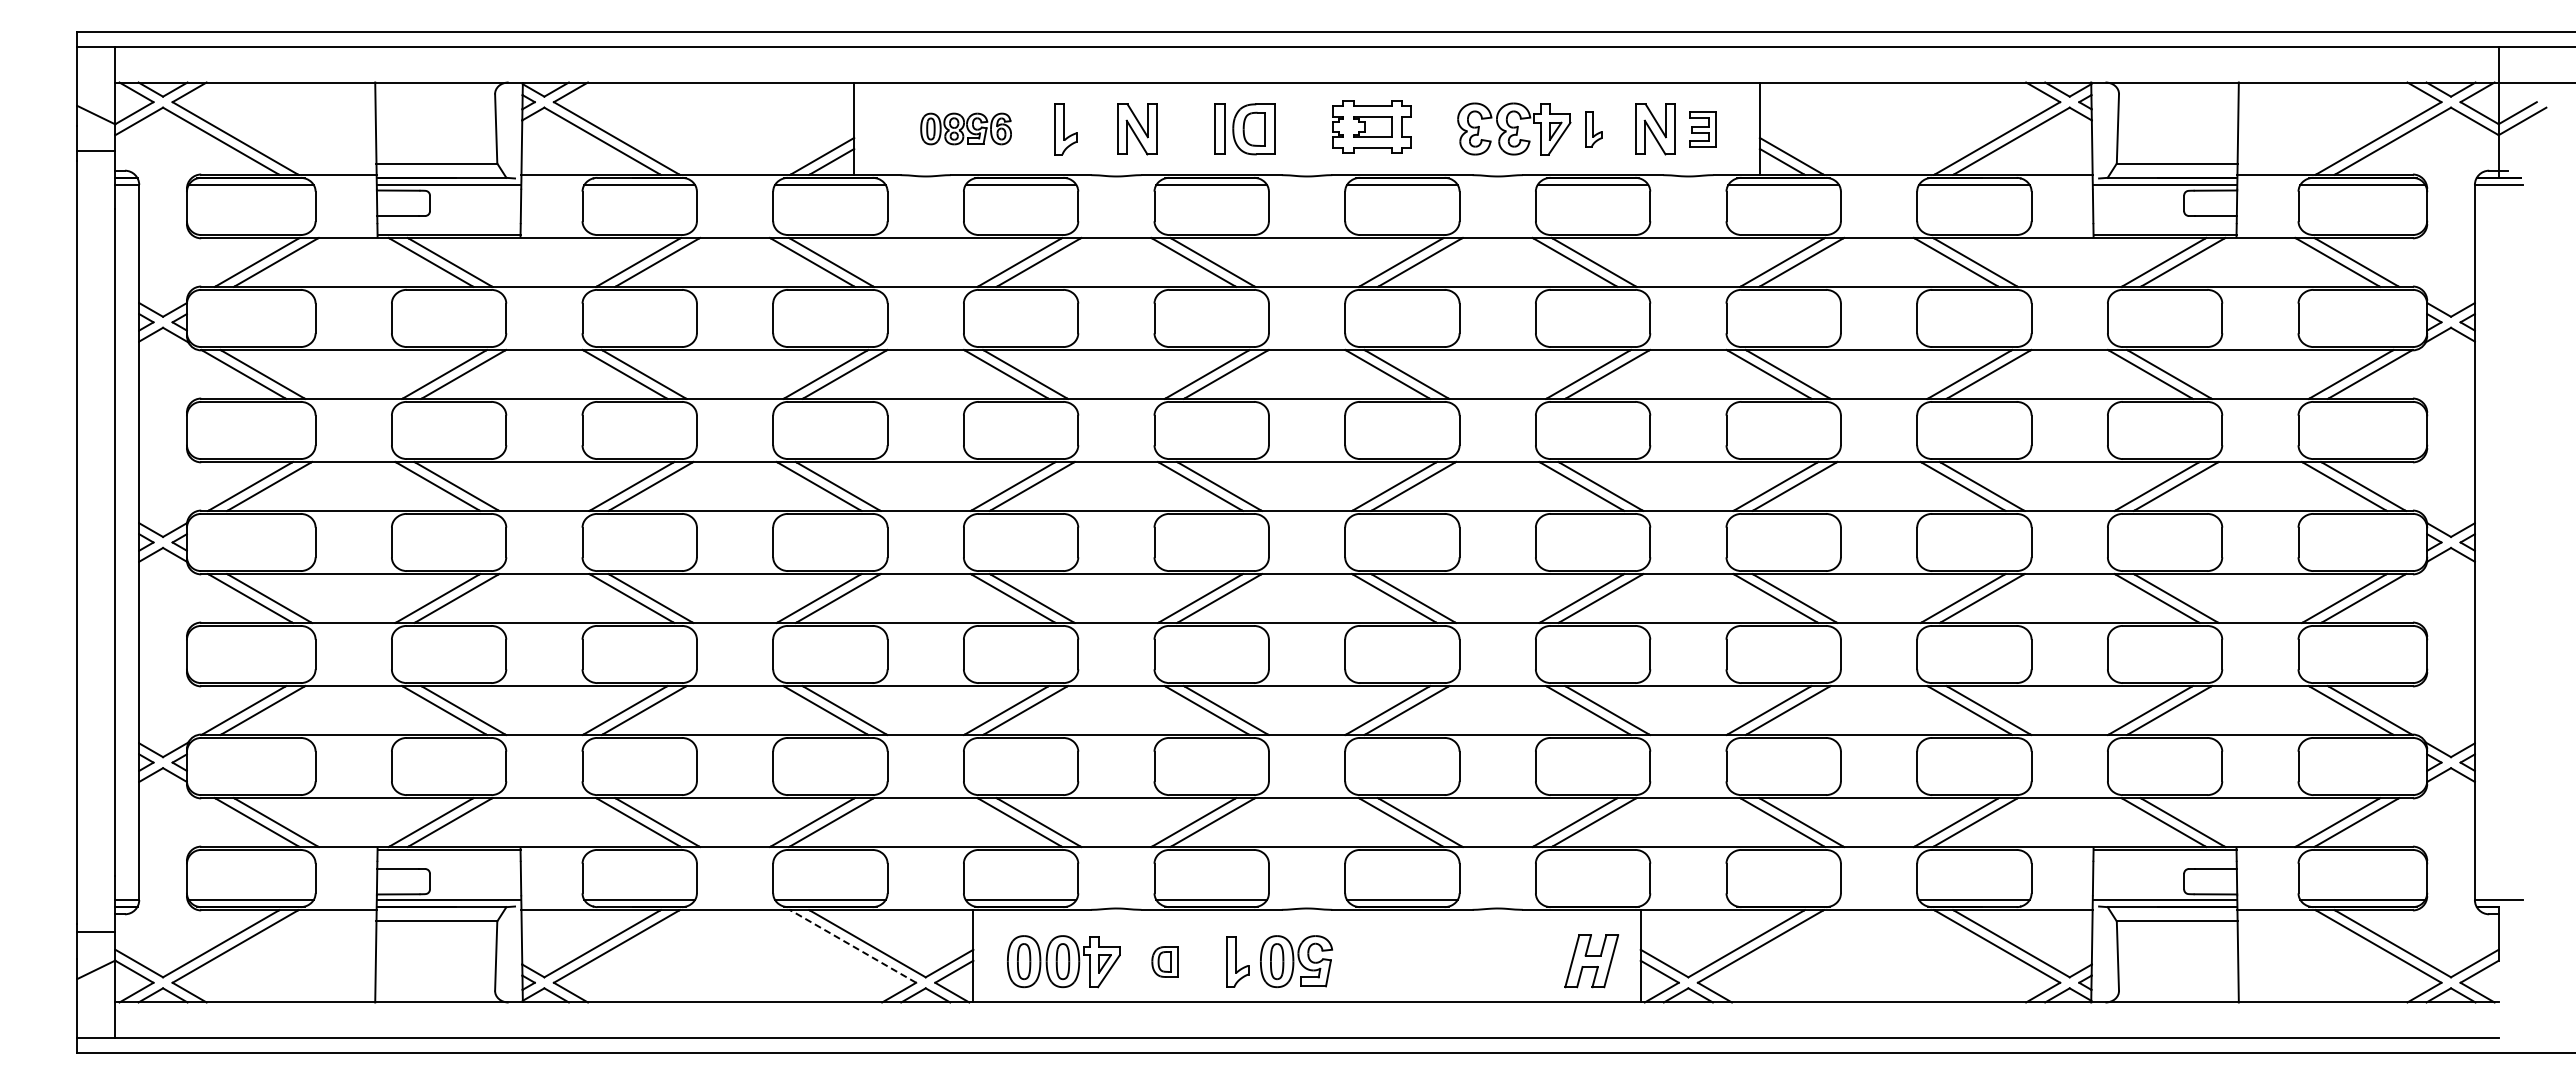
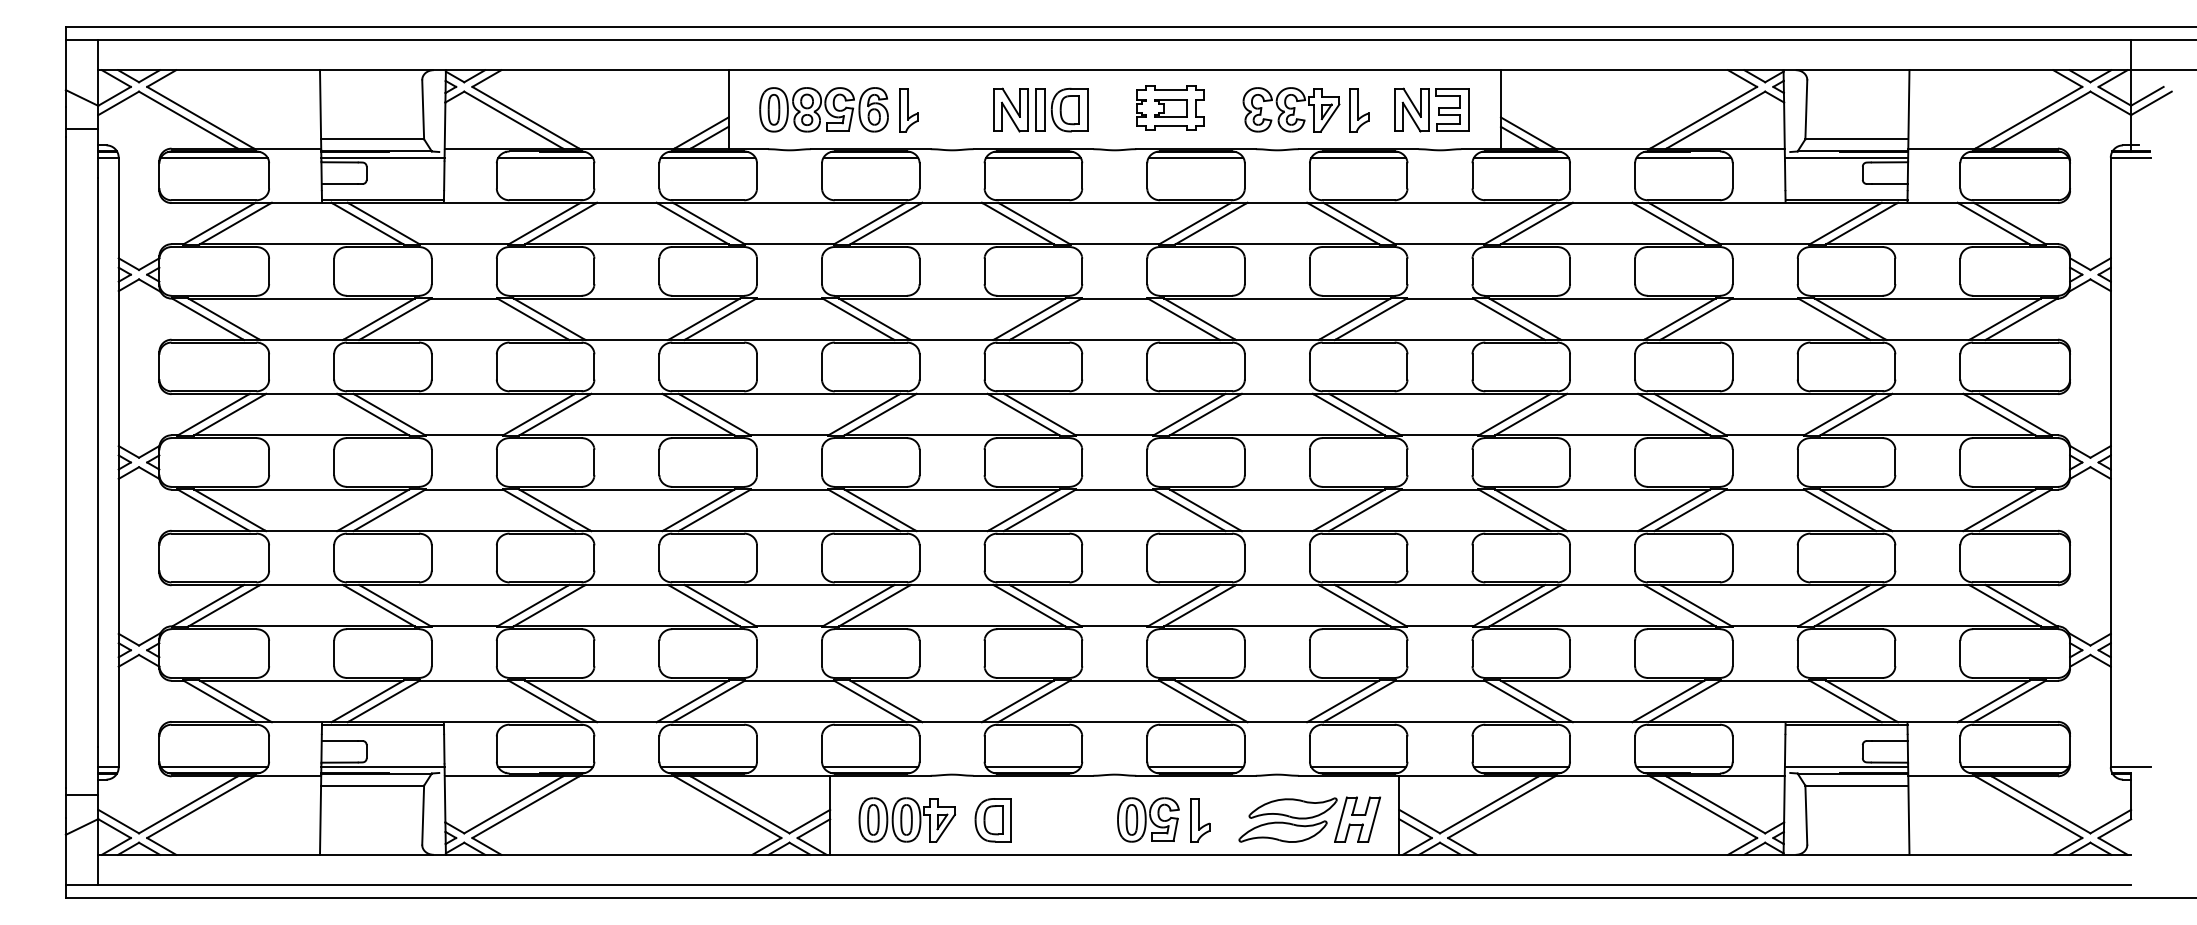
part: (965, 128) -> (823, 109), size x1.67
part: (1702, 128) -> (1452, 109), size x1.43
part: (1137, 129) -> (1011, 110), moved
part: (1593, 129) -> (1359, 110), size x1.43
line: (1592, 900) -> (1358, 767), added
line: (1783, 900) -> (1521, 767), added
line: (853, 946) -> (727, 807), dashed -> solid
part: (1164, 961) -> (993, 819), size x1.67
part: (1237, 961) -> (1200, 819), moved
part: (1296, 961) -> (1148, 819), moved
part: (1510, 961) -> (1288, 819), added

